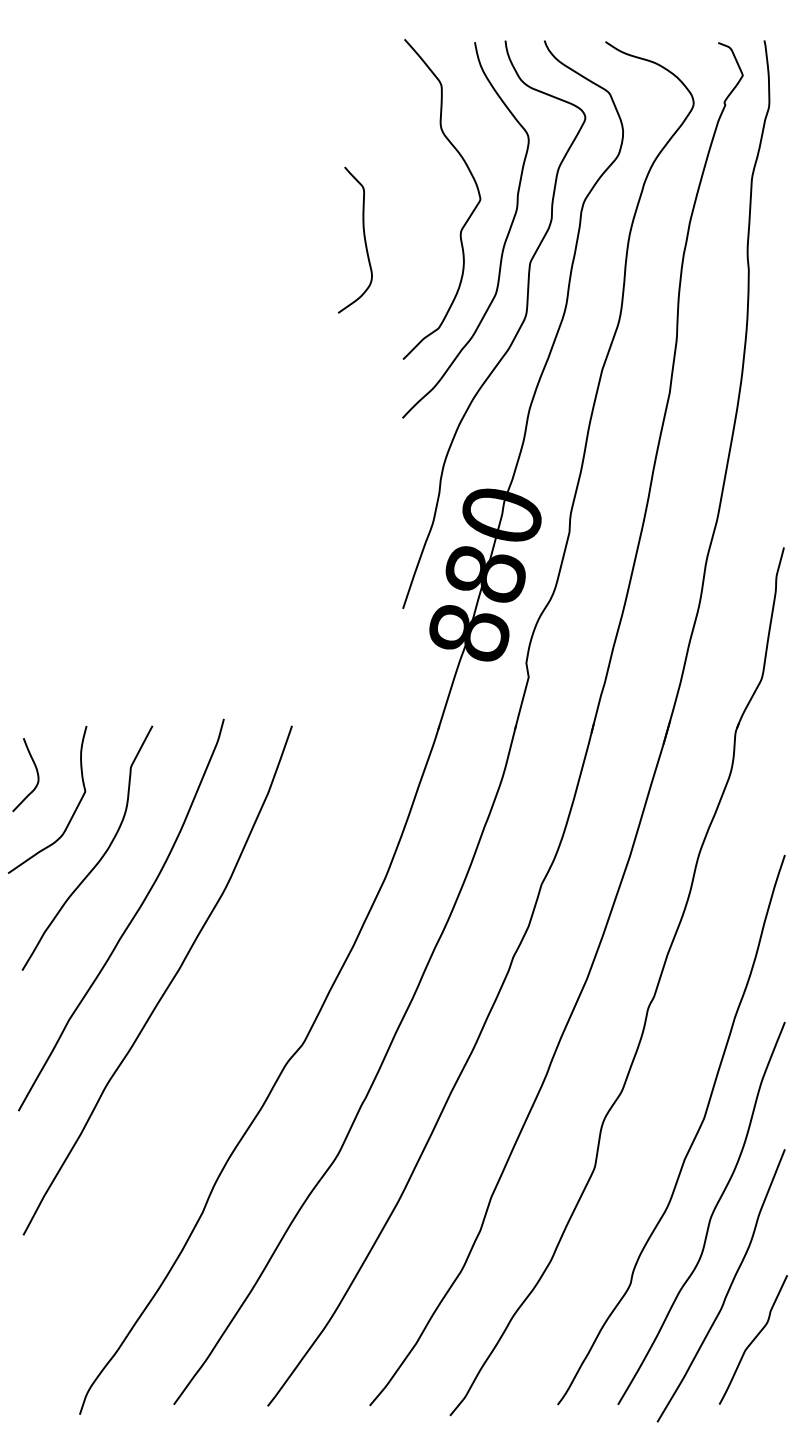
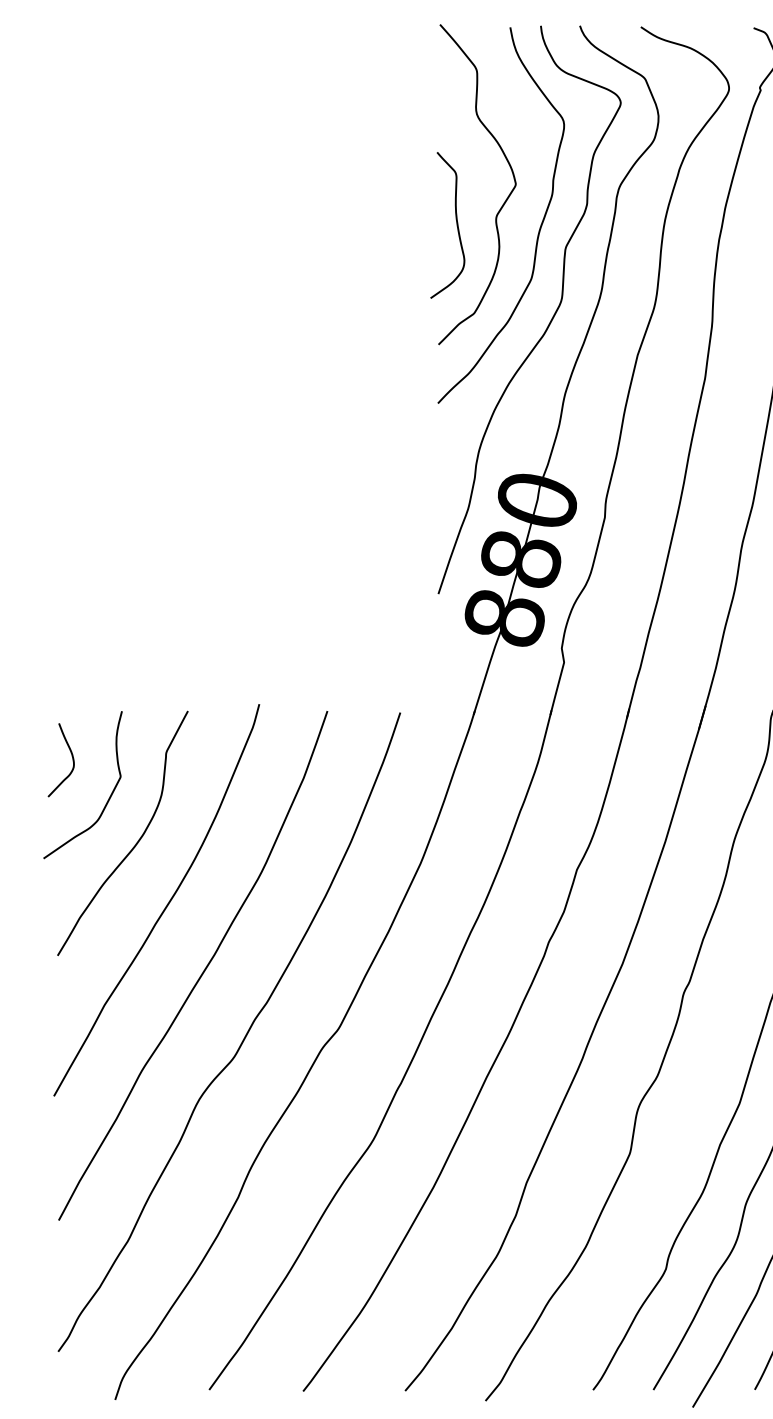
curve: (363, 237) -> (455, 222), moved
curve: (206, 1055) -> (241, 1040), added

